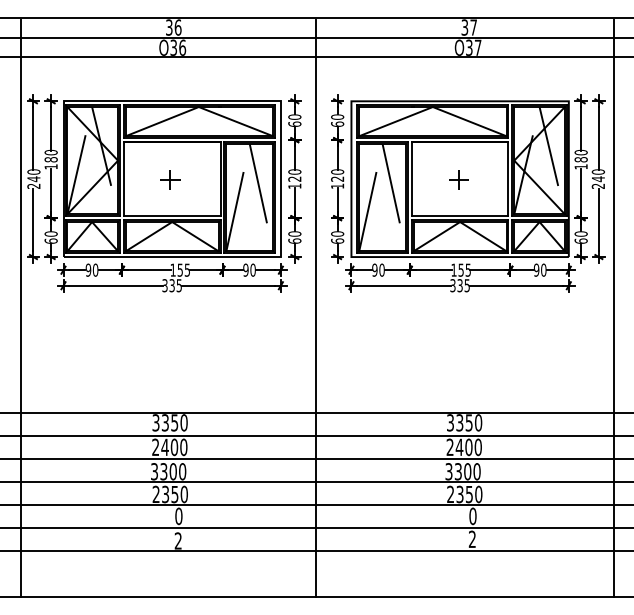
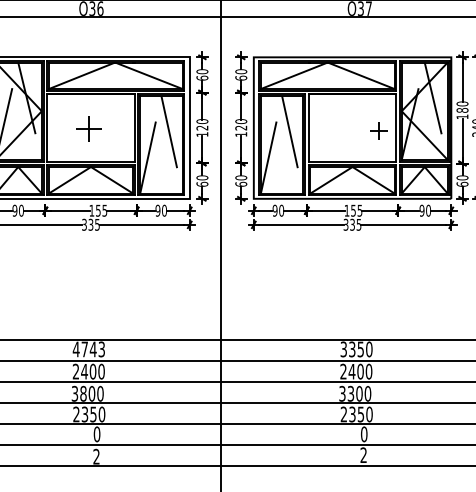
part: (170, 179) -> (89, 128), size x1.4
part: (458, 179) -> (378, 130), moved
text: (169, 422) -> (88, 349), 3350 -> 4743
text: (163, 471) -> (83, 393), 3300 -> 3800

